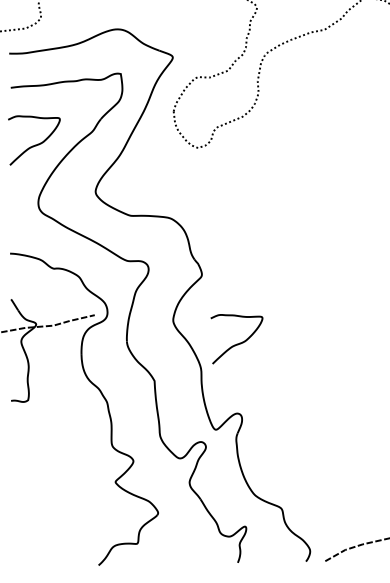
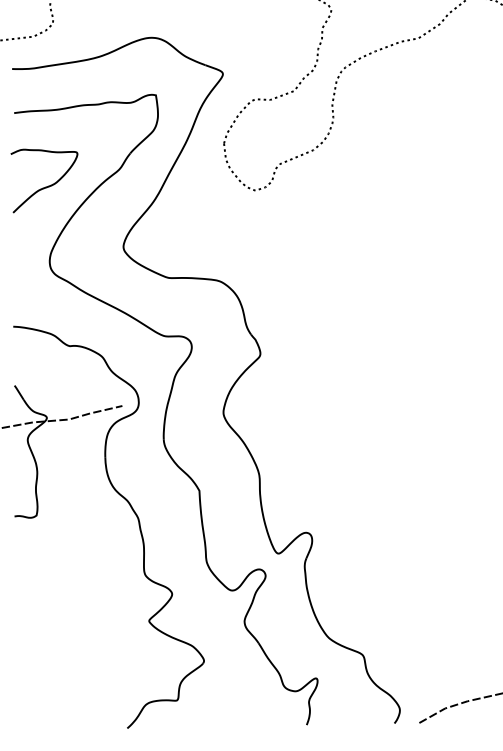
curve: (237, 343) -> (306, 442), removed

